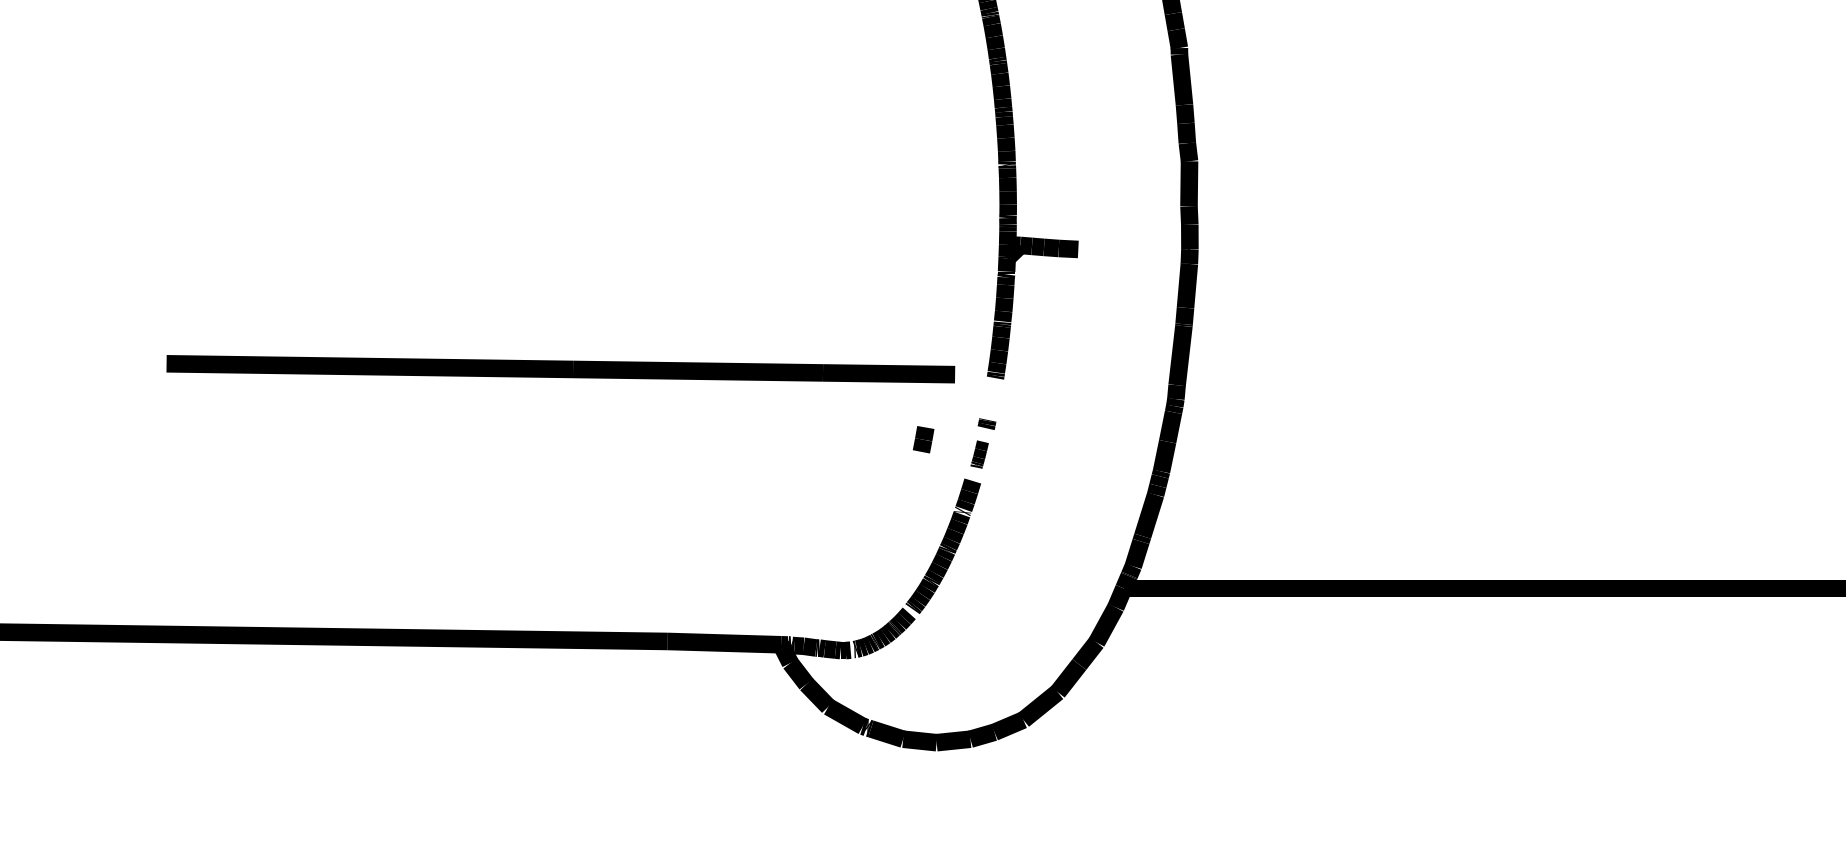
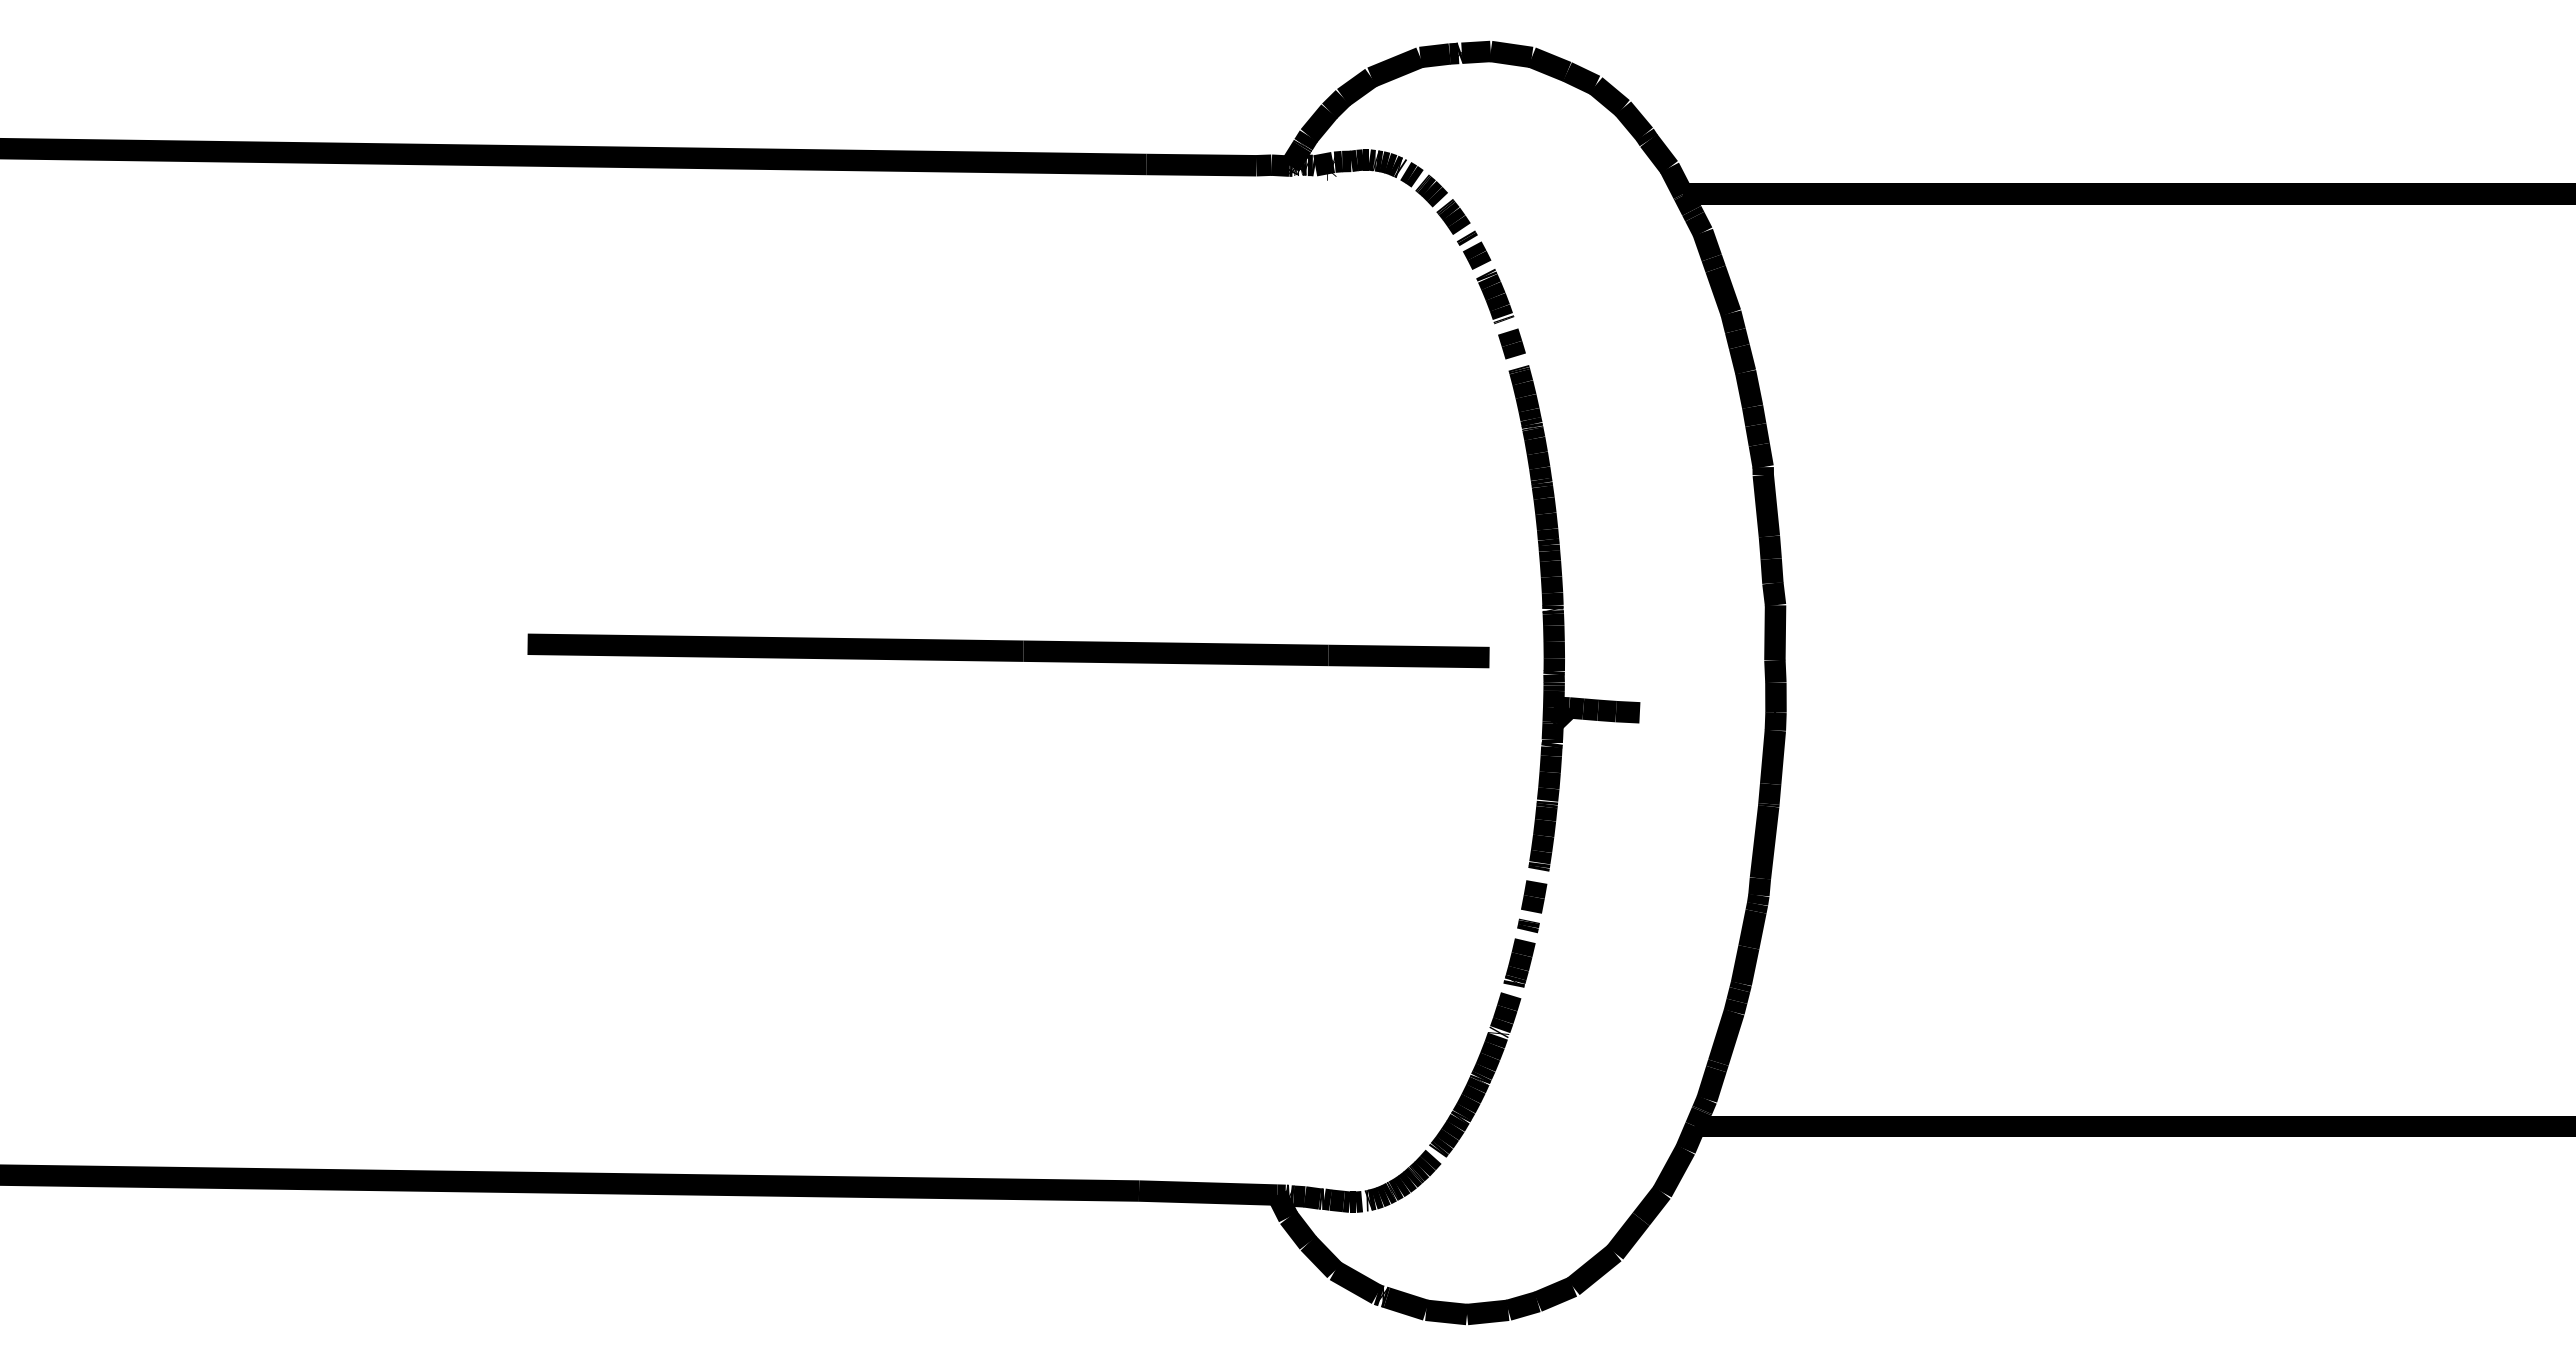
part: (560, 368) -> (1008, 650), moved
part: (923, 439) -> (1534, 896), moved
part: (979, 454) -> (1519, 962), size x1.43

